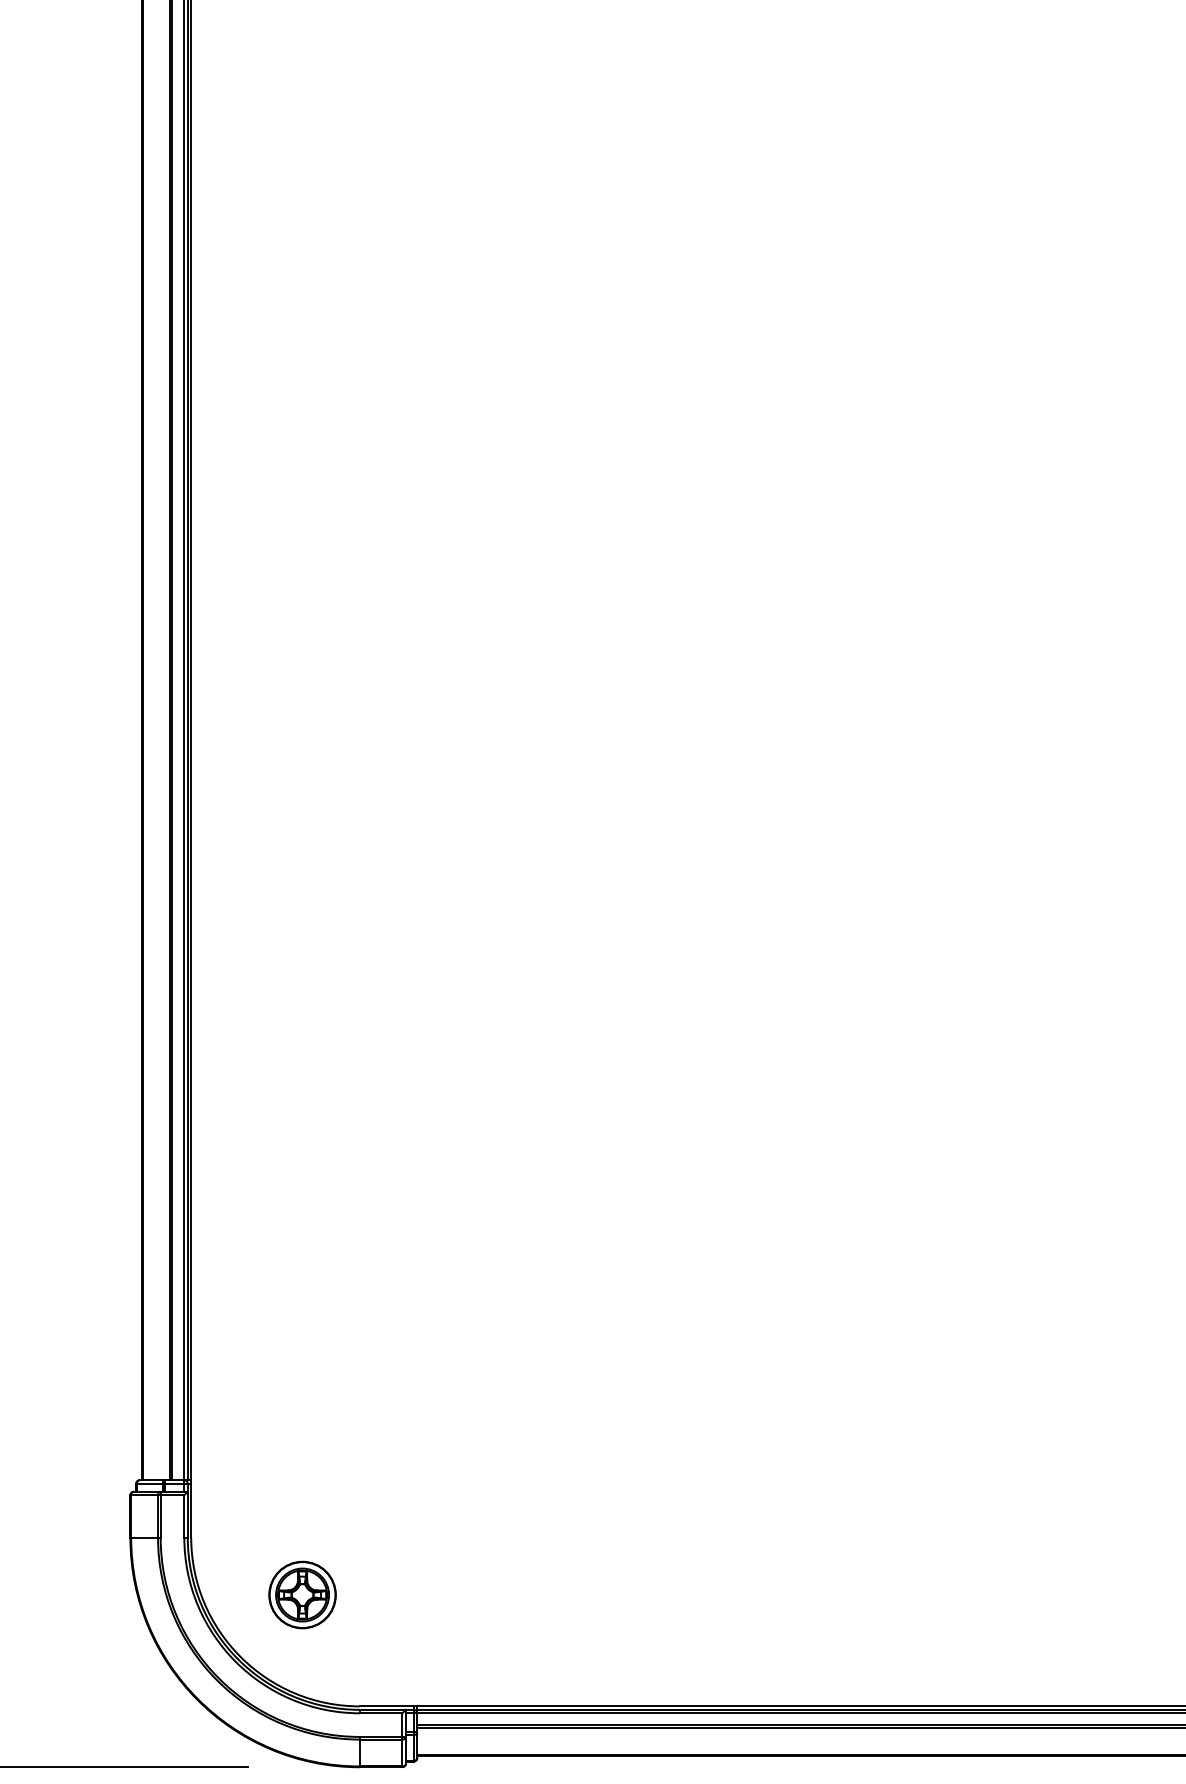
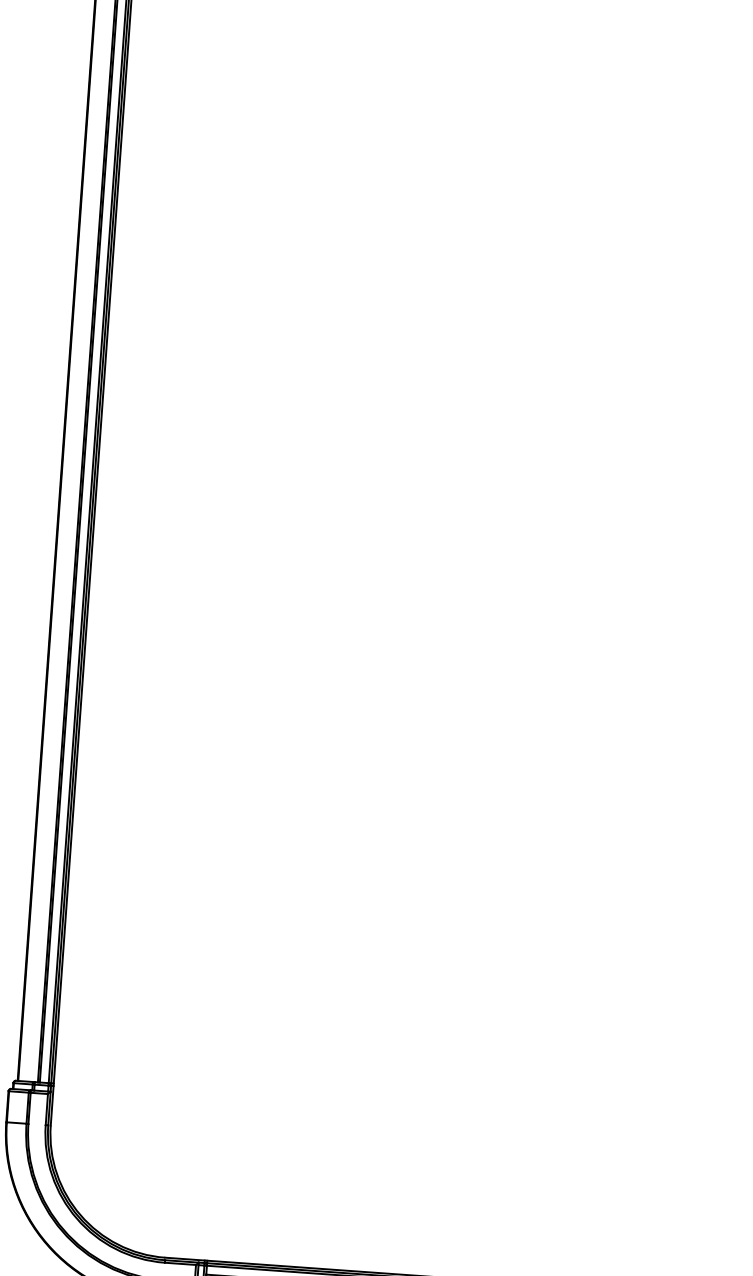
part: (302, 1594) -> (129, 1172), removed

